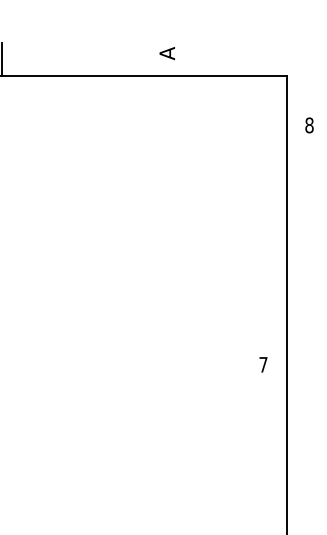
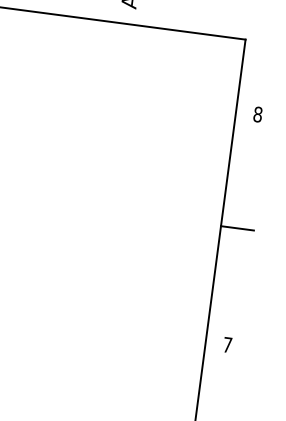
text: (309, 125) -> (257, 114), moved
line: (303, 263) -> (237, 227), added
text: (263, 364) -> (227, 344), moved

